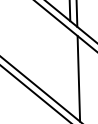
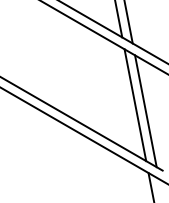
line: (71, 73) -> (135, 105), added

